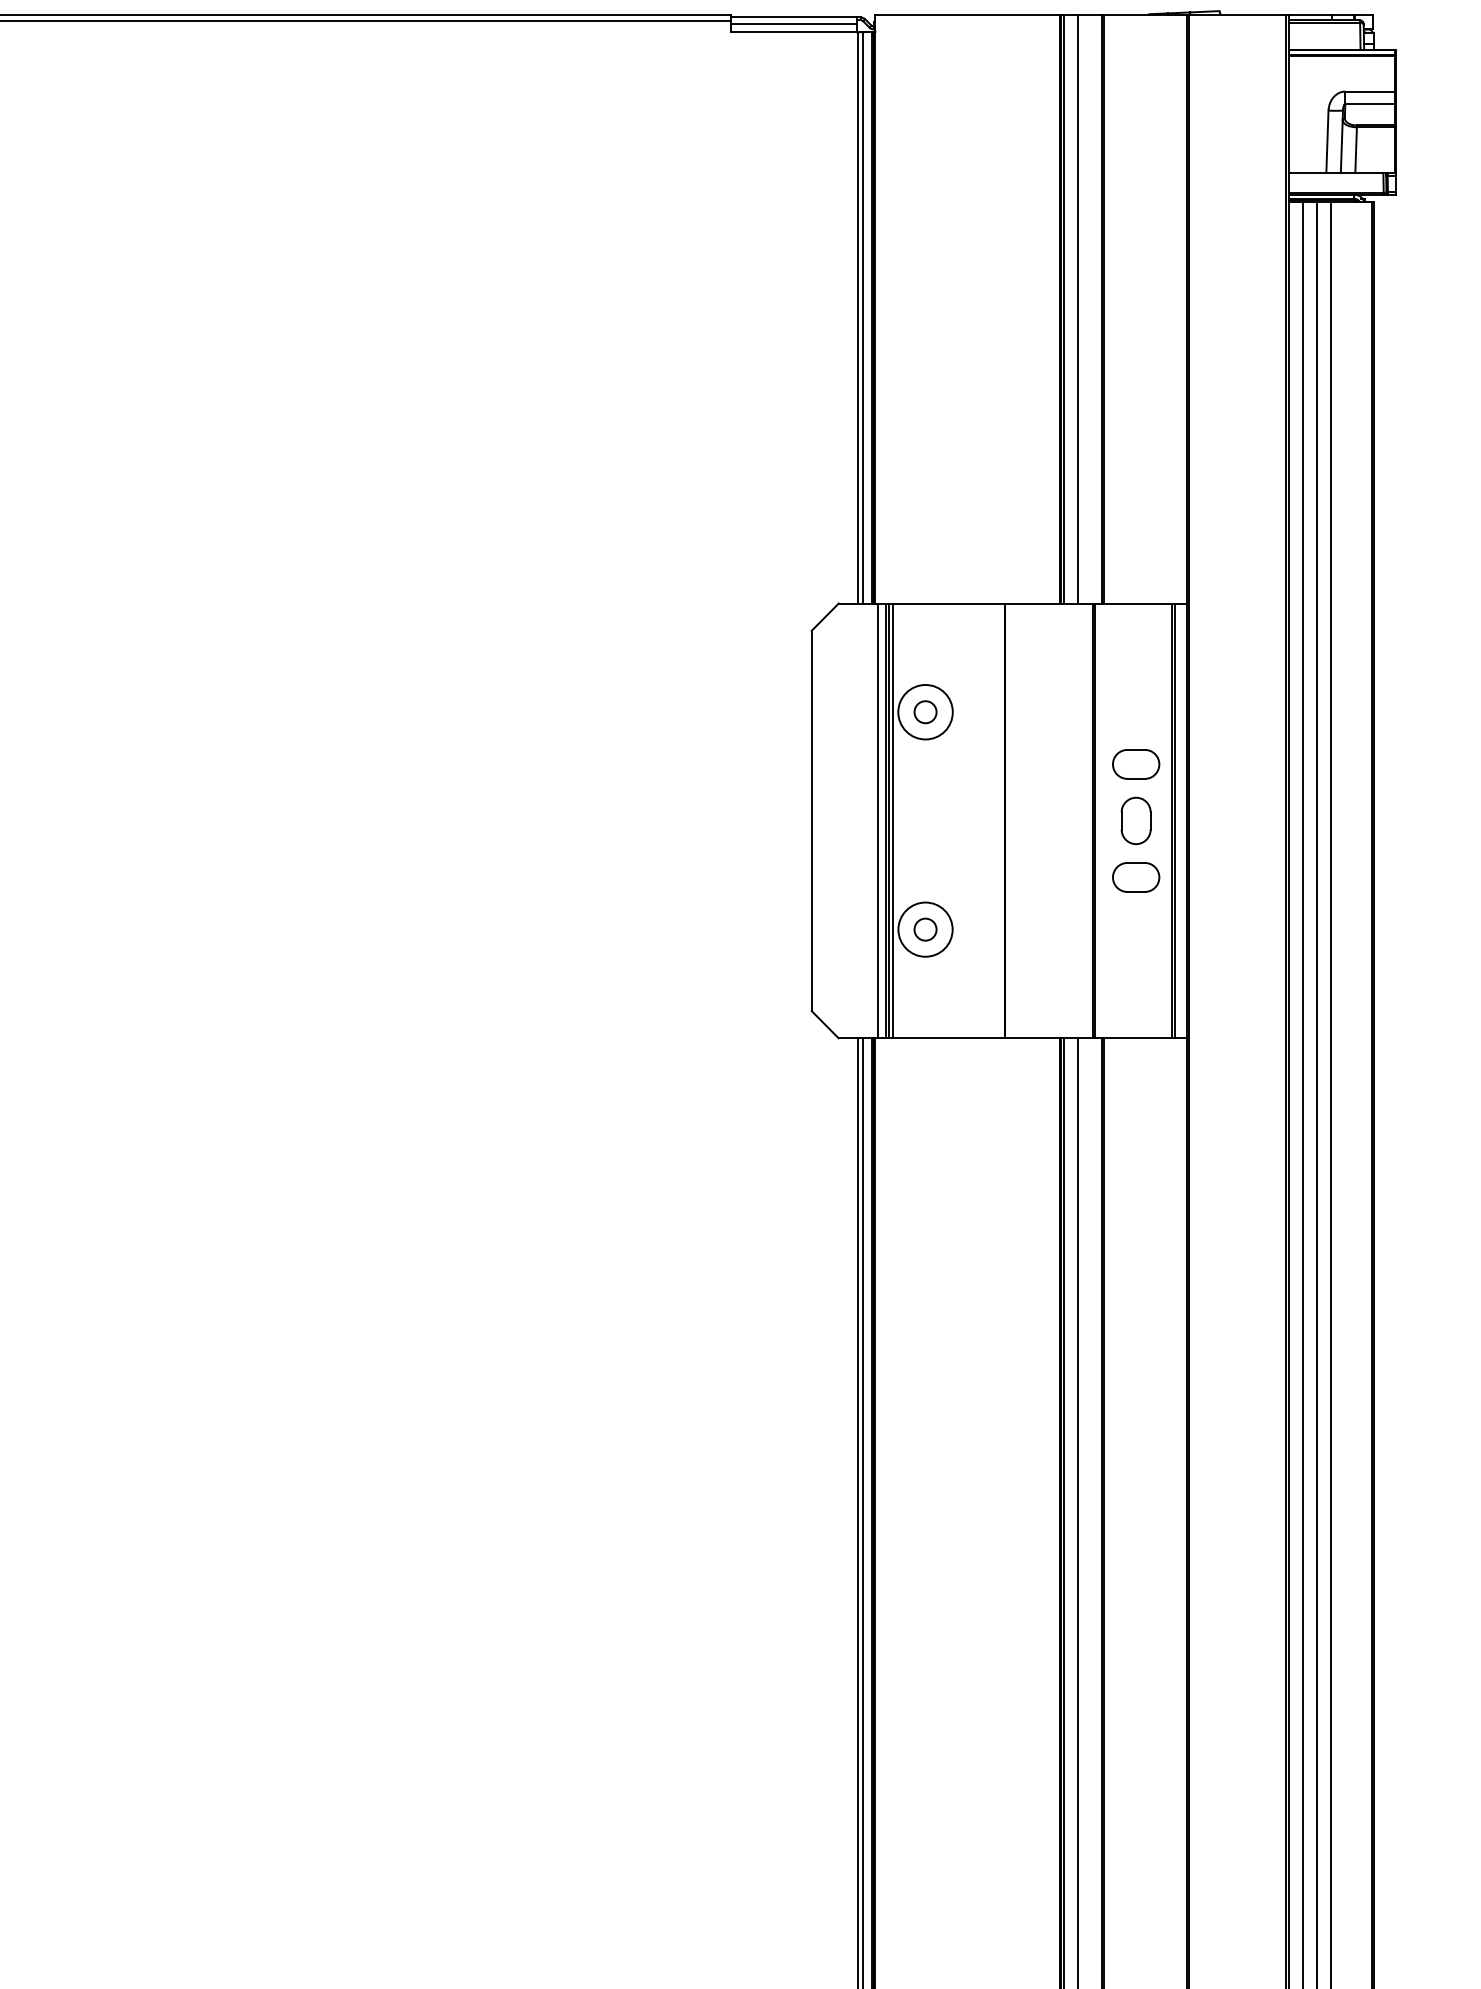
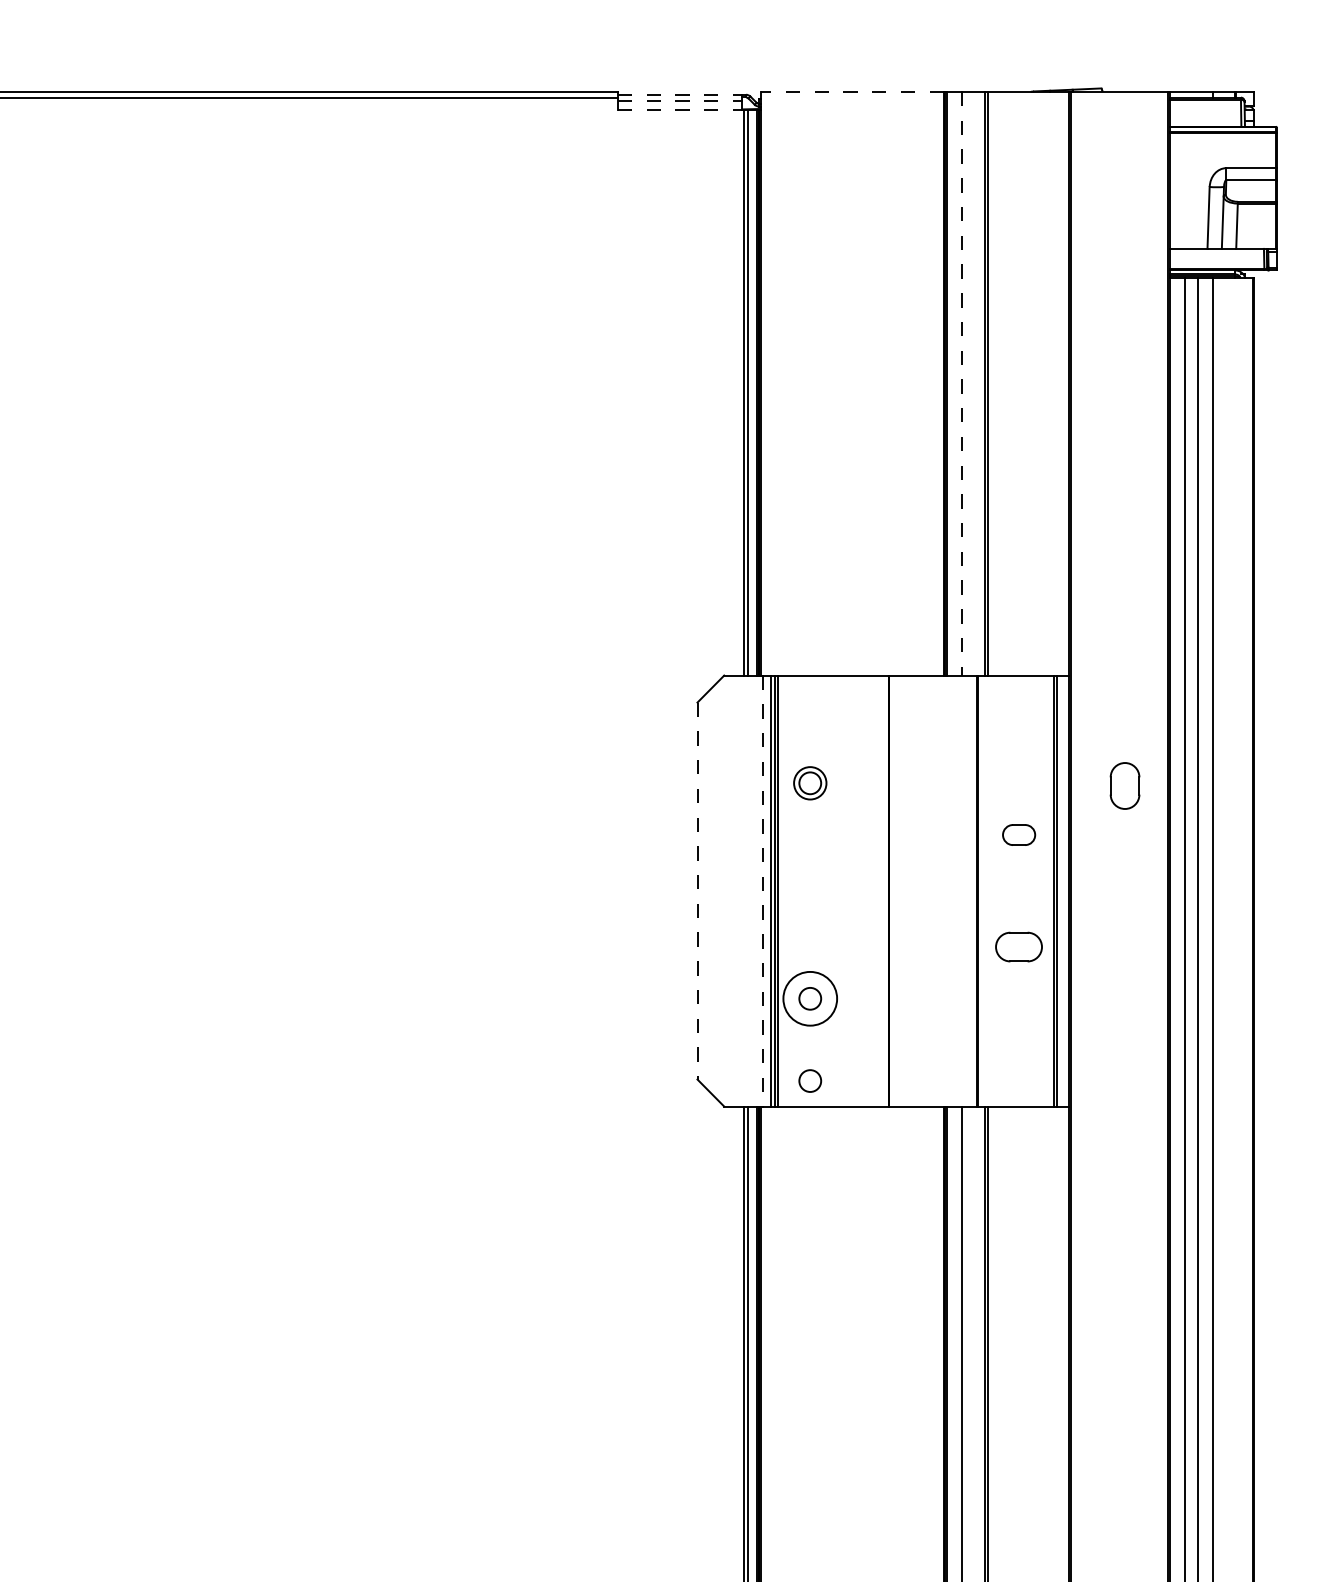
line: (967, 14) -> (851, 91), solid -> dashed
line: (794, 17) -> (680, 94), solid -> dashed
line: (794, 23) -> (680, 100), solid -> dashed
line: (795, 32) -> (681, 109), solid -> dashed
line: (1078, 309) -> (961, 384), solid -> dashed
circle: (925, 711) -> (810, 782), size x0.6
part: (1136, 764) -> (1019, 835), size x0.7
part: (1135, 820) -> (1124, 785), moved
line: (811, 821) -> (697, 891), solid -> dashed
line: (877, 821) -> (762, 891), solid -> dashed
circle: (925, 1012) -> (810, 1080), added

